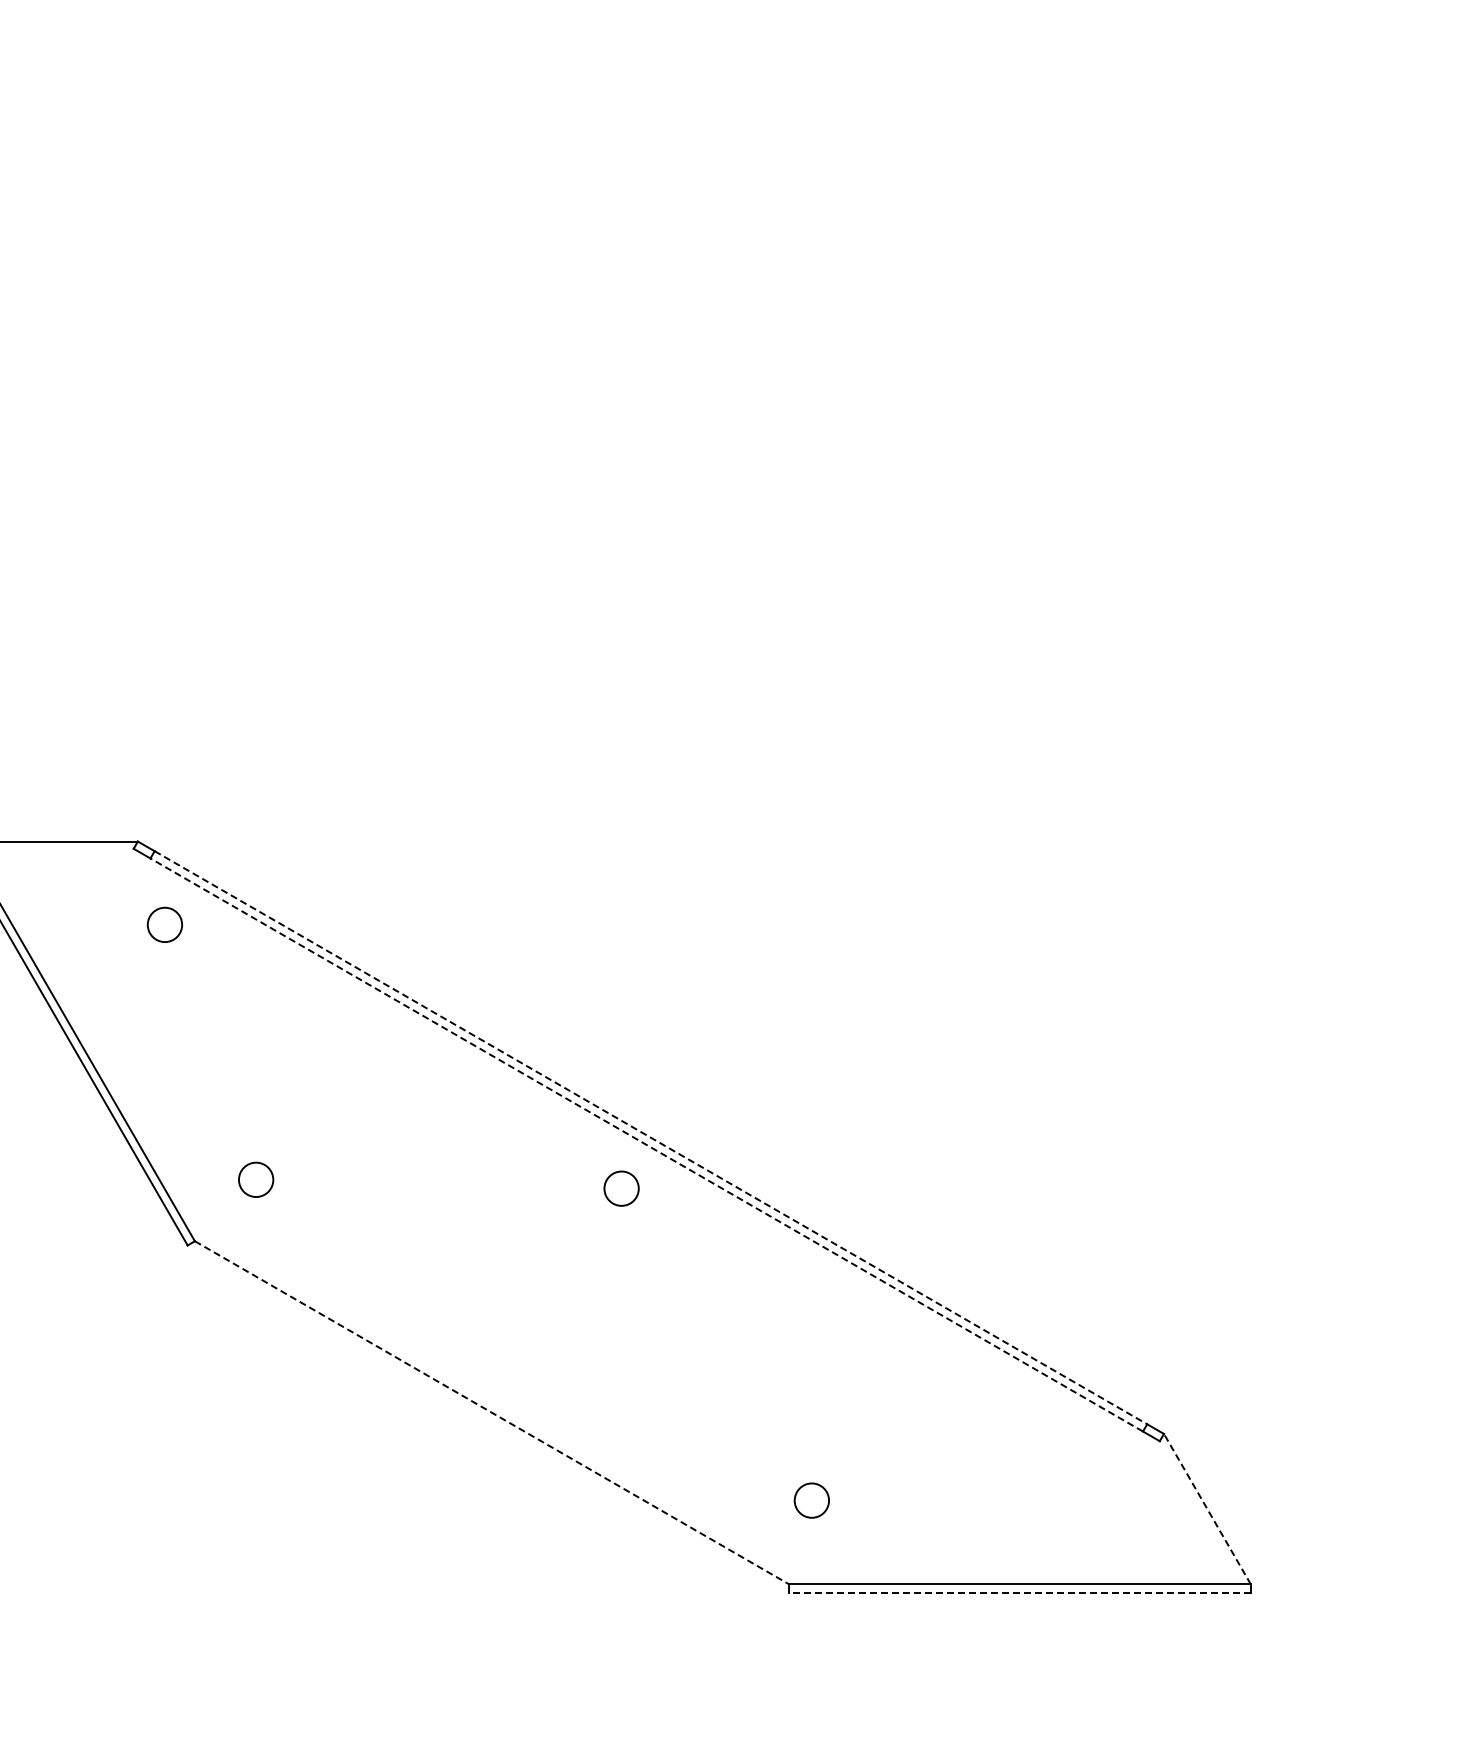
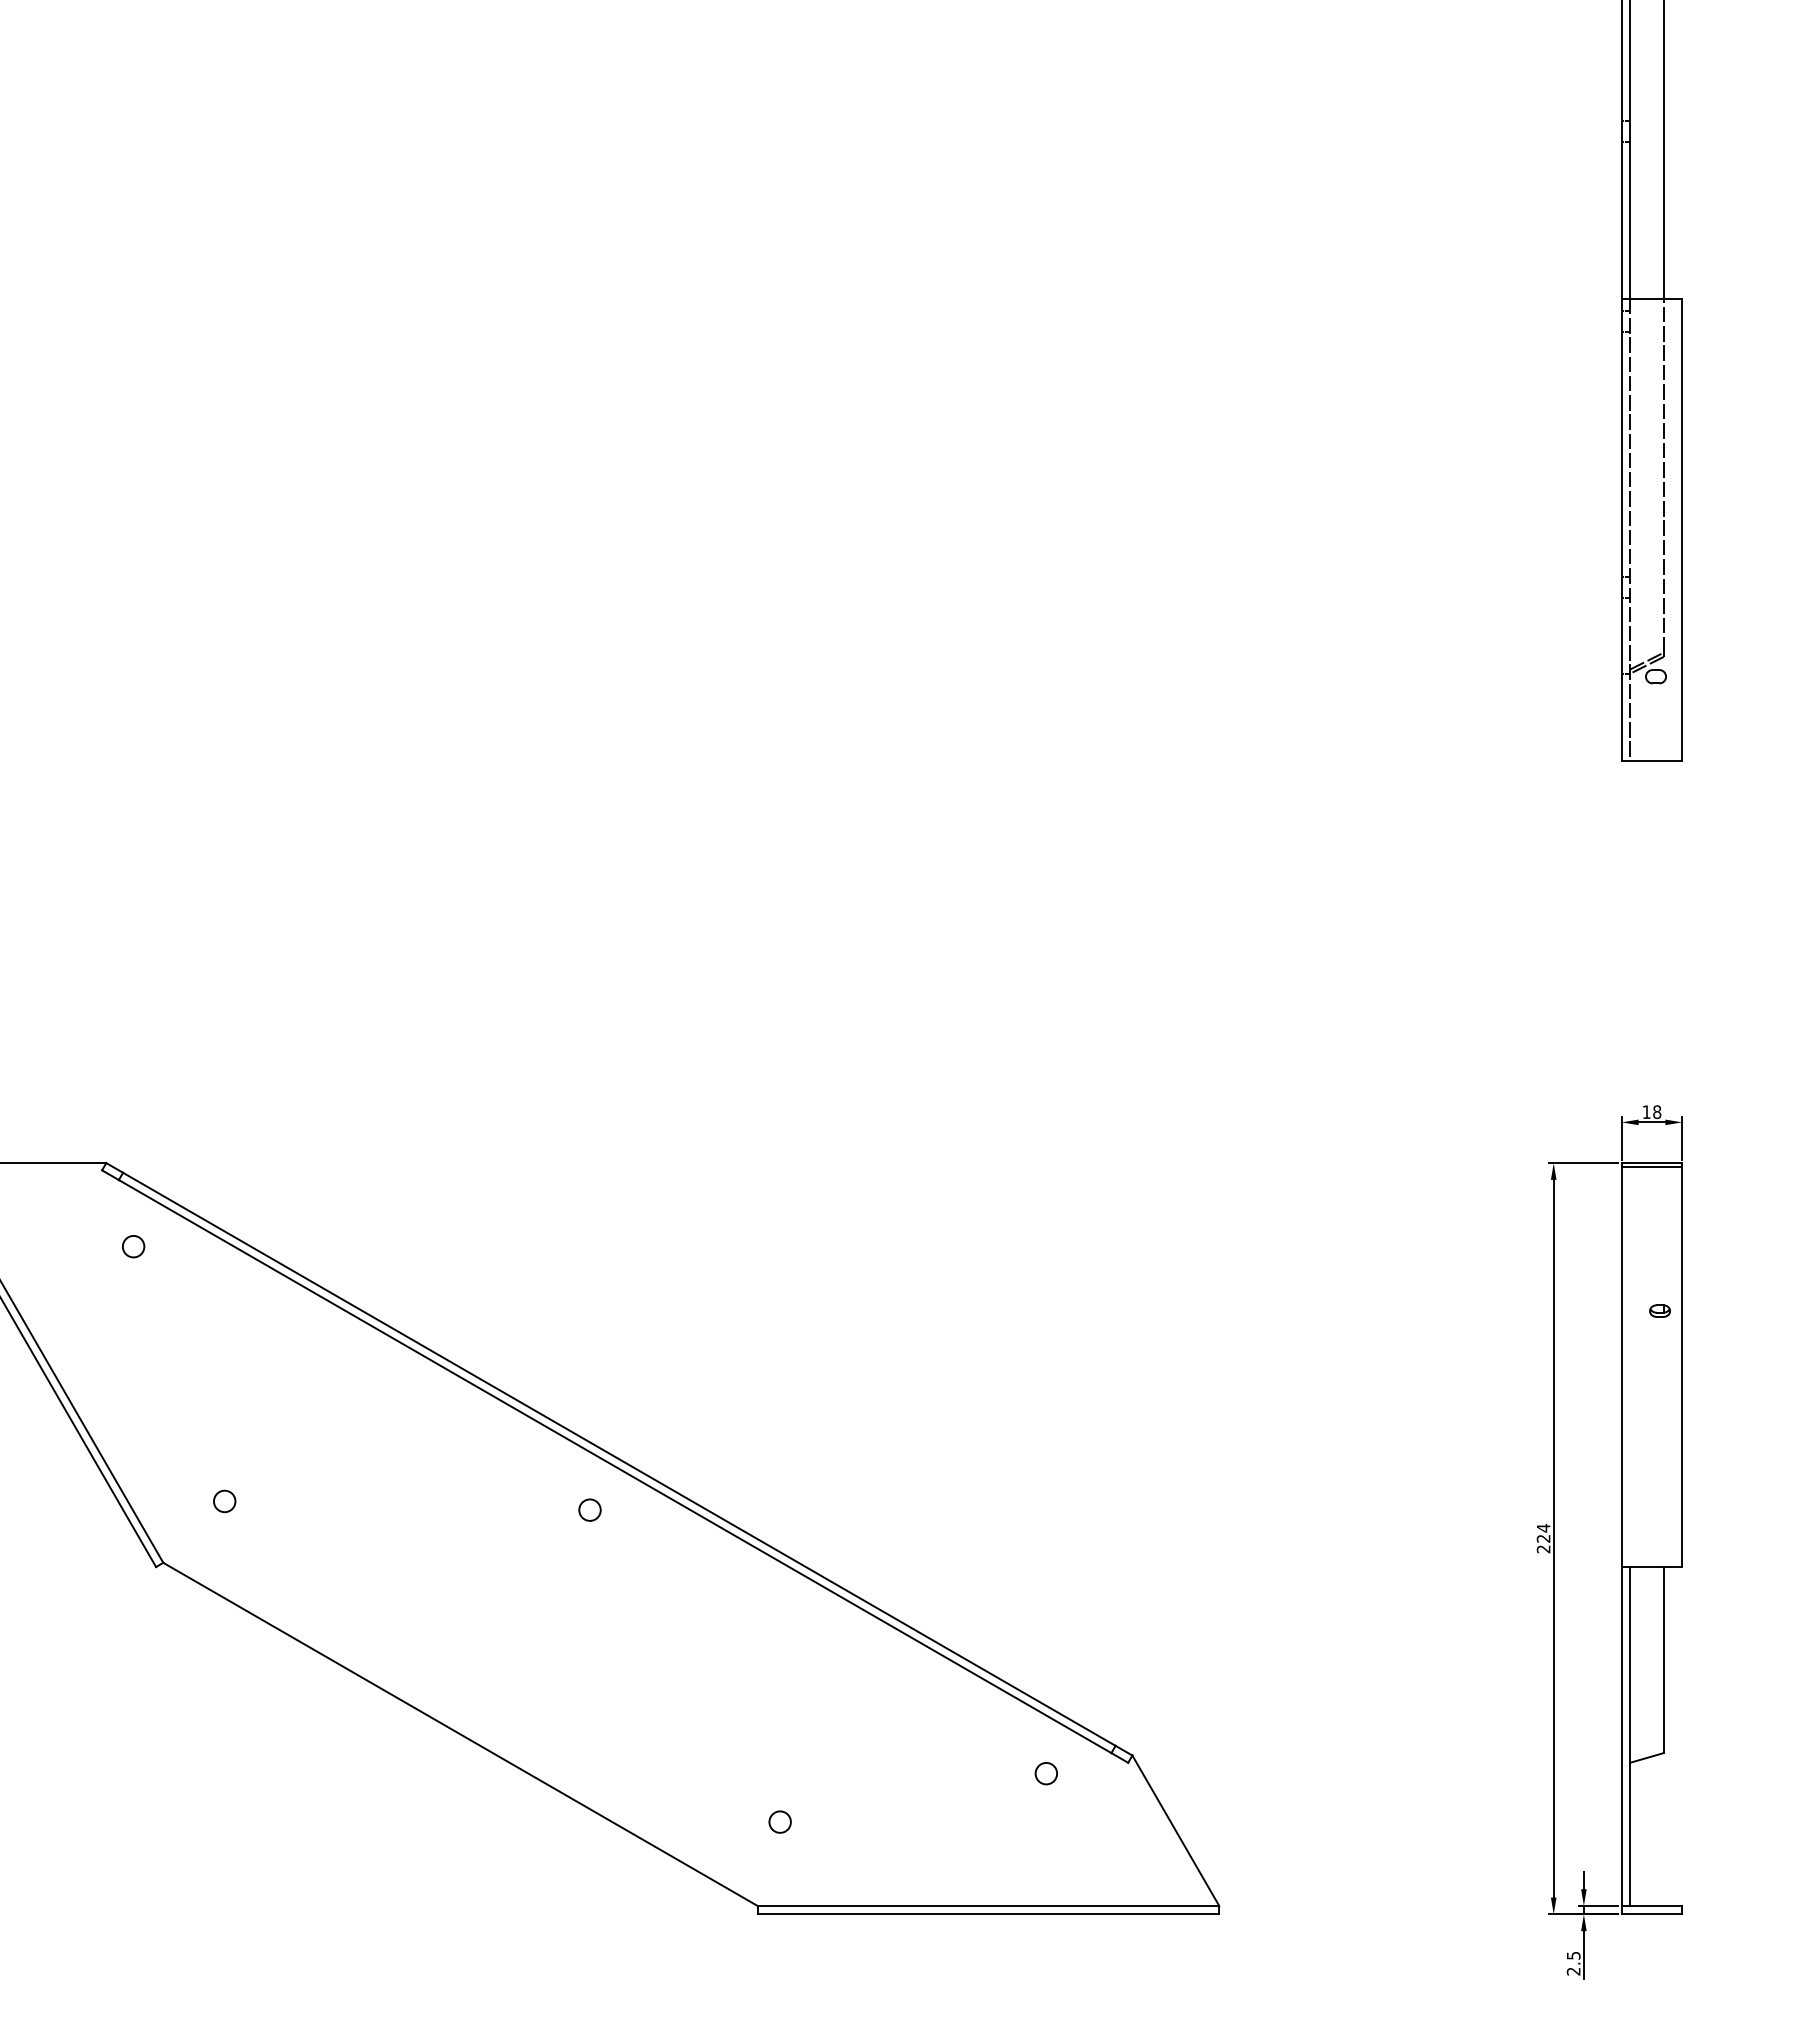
circle: (165, 924) -> (133, 1246), size x0.62
line: (651, 1137) -> (619, 1459), dashed -> solid
line: (646, 1144) -> (614, 1466), dashed -> solid
circle: (256, 1179) -> (224, 1501), size x0.62
circle: (621, 1187) -> (589, 1509), size x0.62
line: (492, 1412) -> (460, 1734), dashed -> solid
circle: (1077, 1451) -> (1045, 1773), added
circle: (811, 1499) -> (779, 1821), size x0.62
line: (1207, 1508) -> (1175, 1830), dashed -> solid
line: (1020, 1592) -> (988, 1914), dashed -> solid

